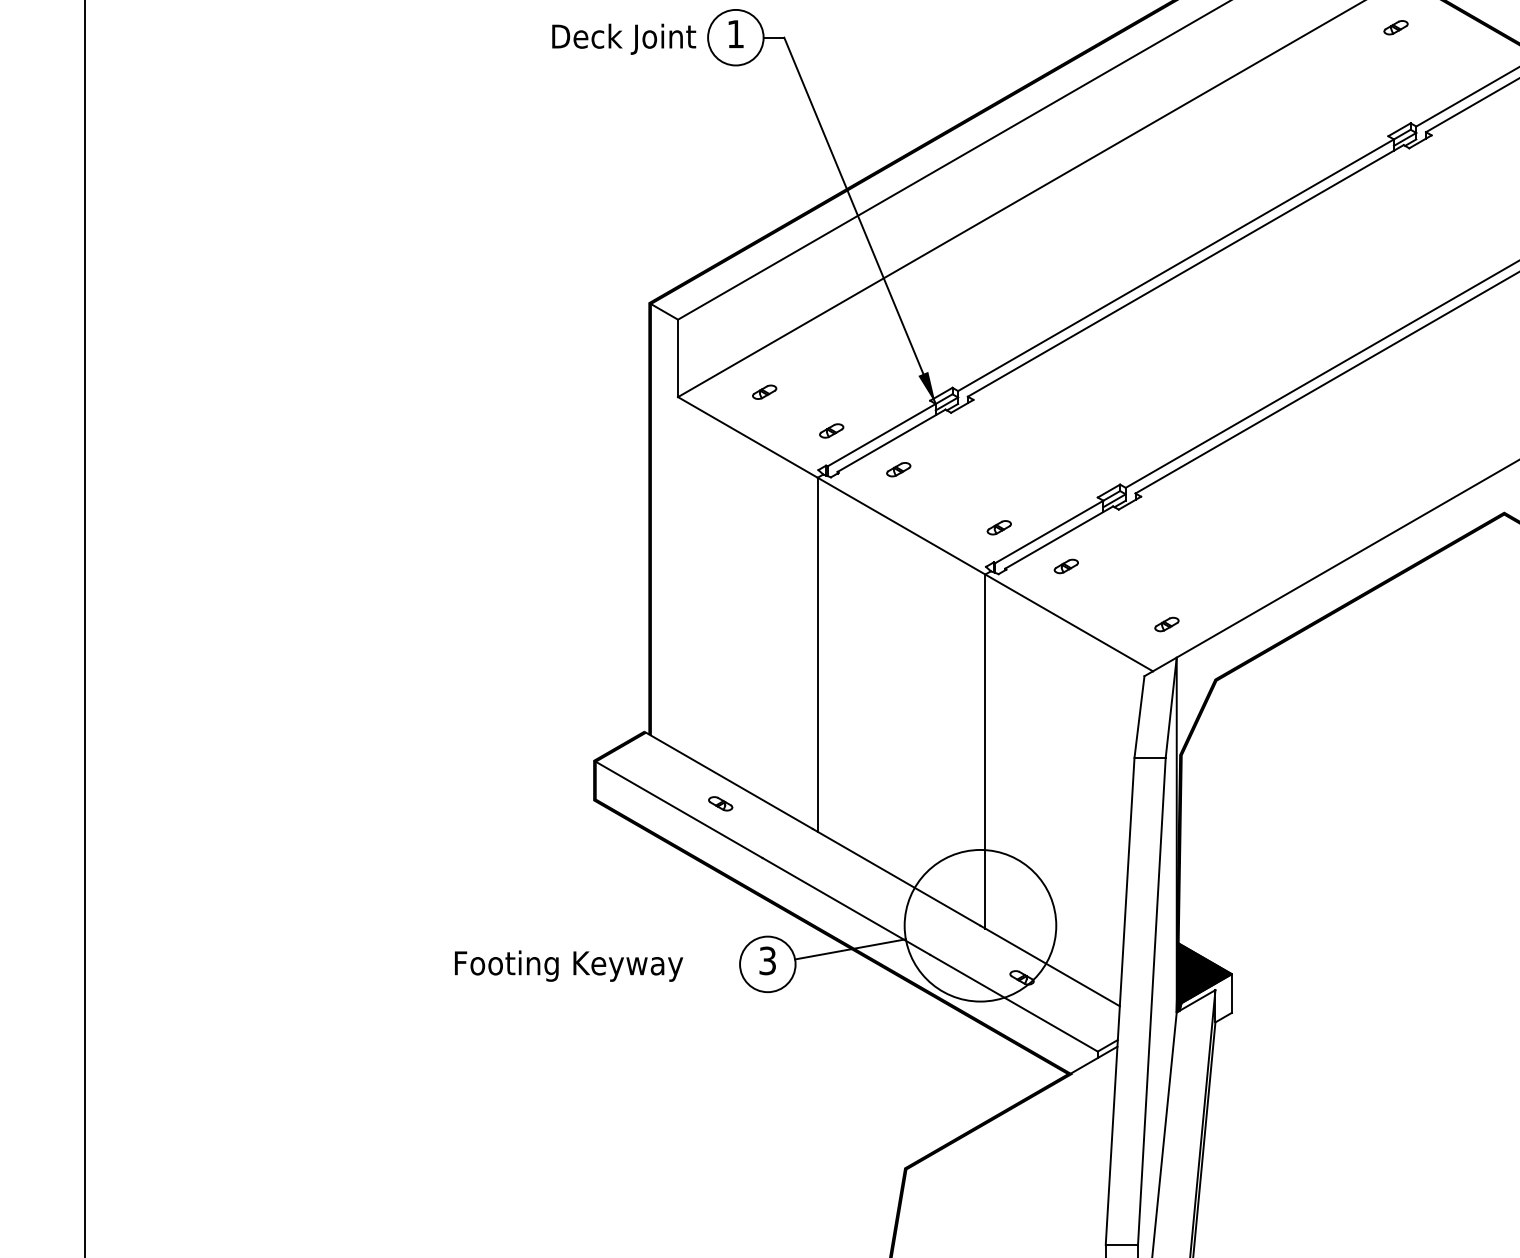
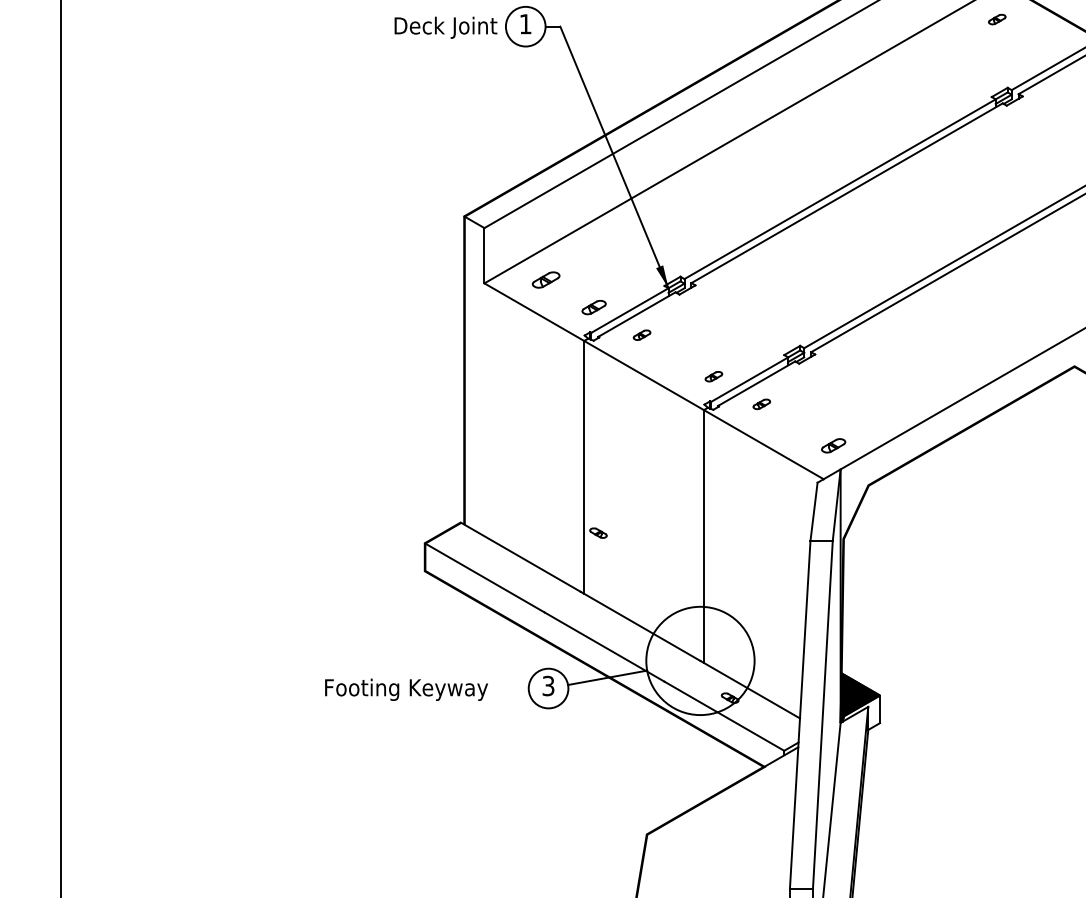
part: (764, 391) -> (546, 279), size x1.6
part: (831, 430) -> (594, 307), size x1.4
part: (1166, 624) -> (833, 445), size x1.4
part: (720, 803) -> (598, 532), moved

